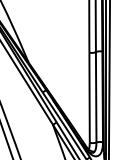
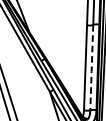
line: (96, 97) -> (92, 67), solid -> dashed

